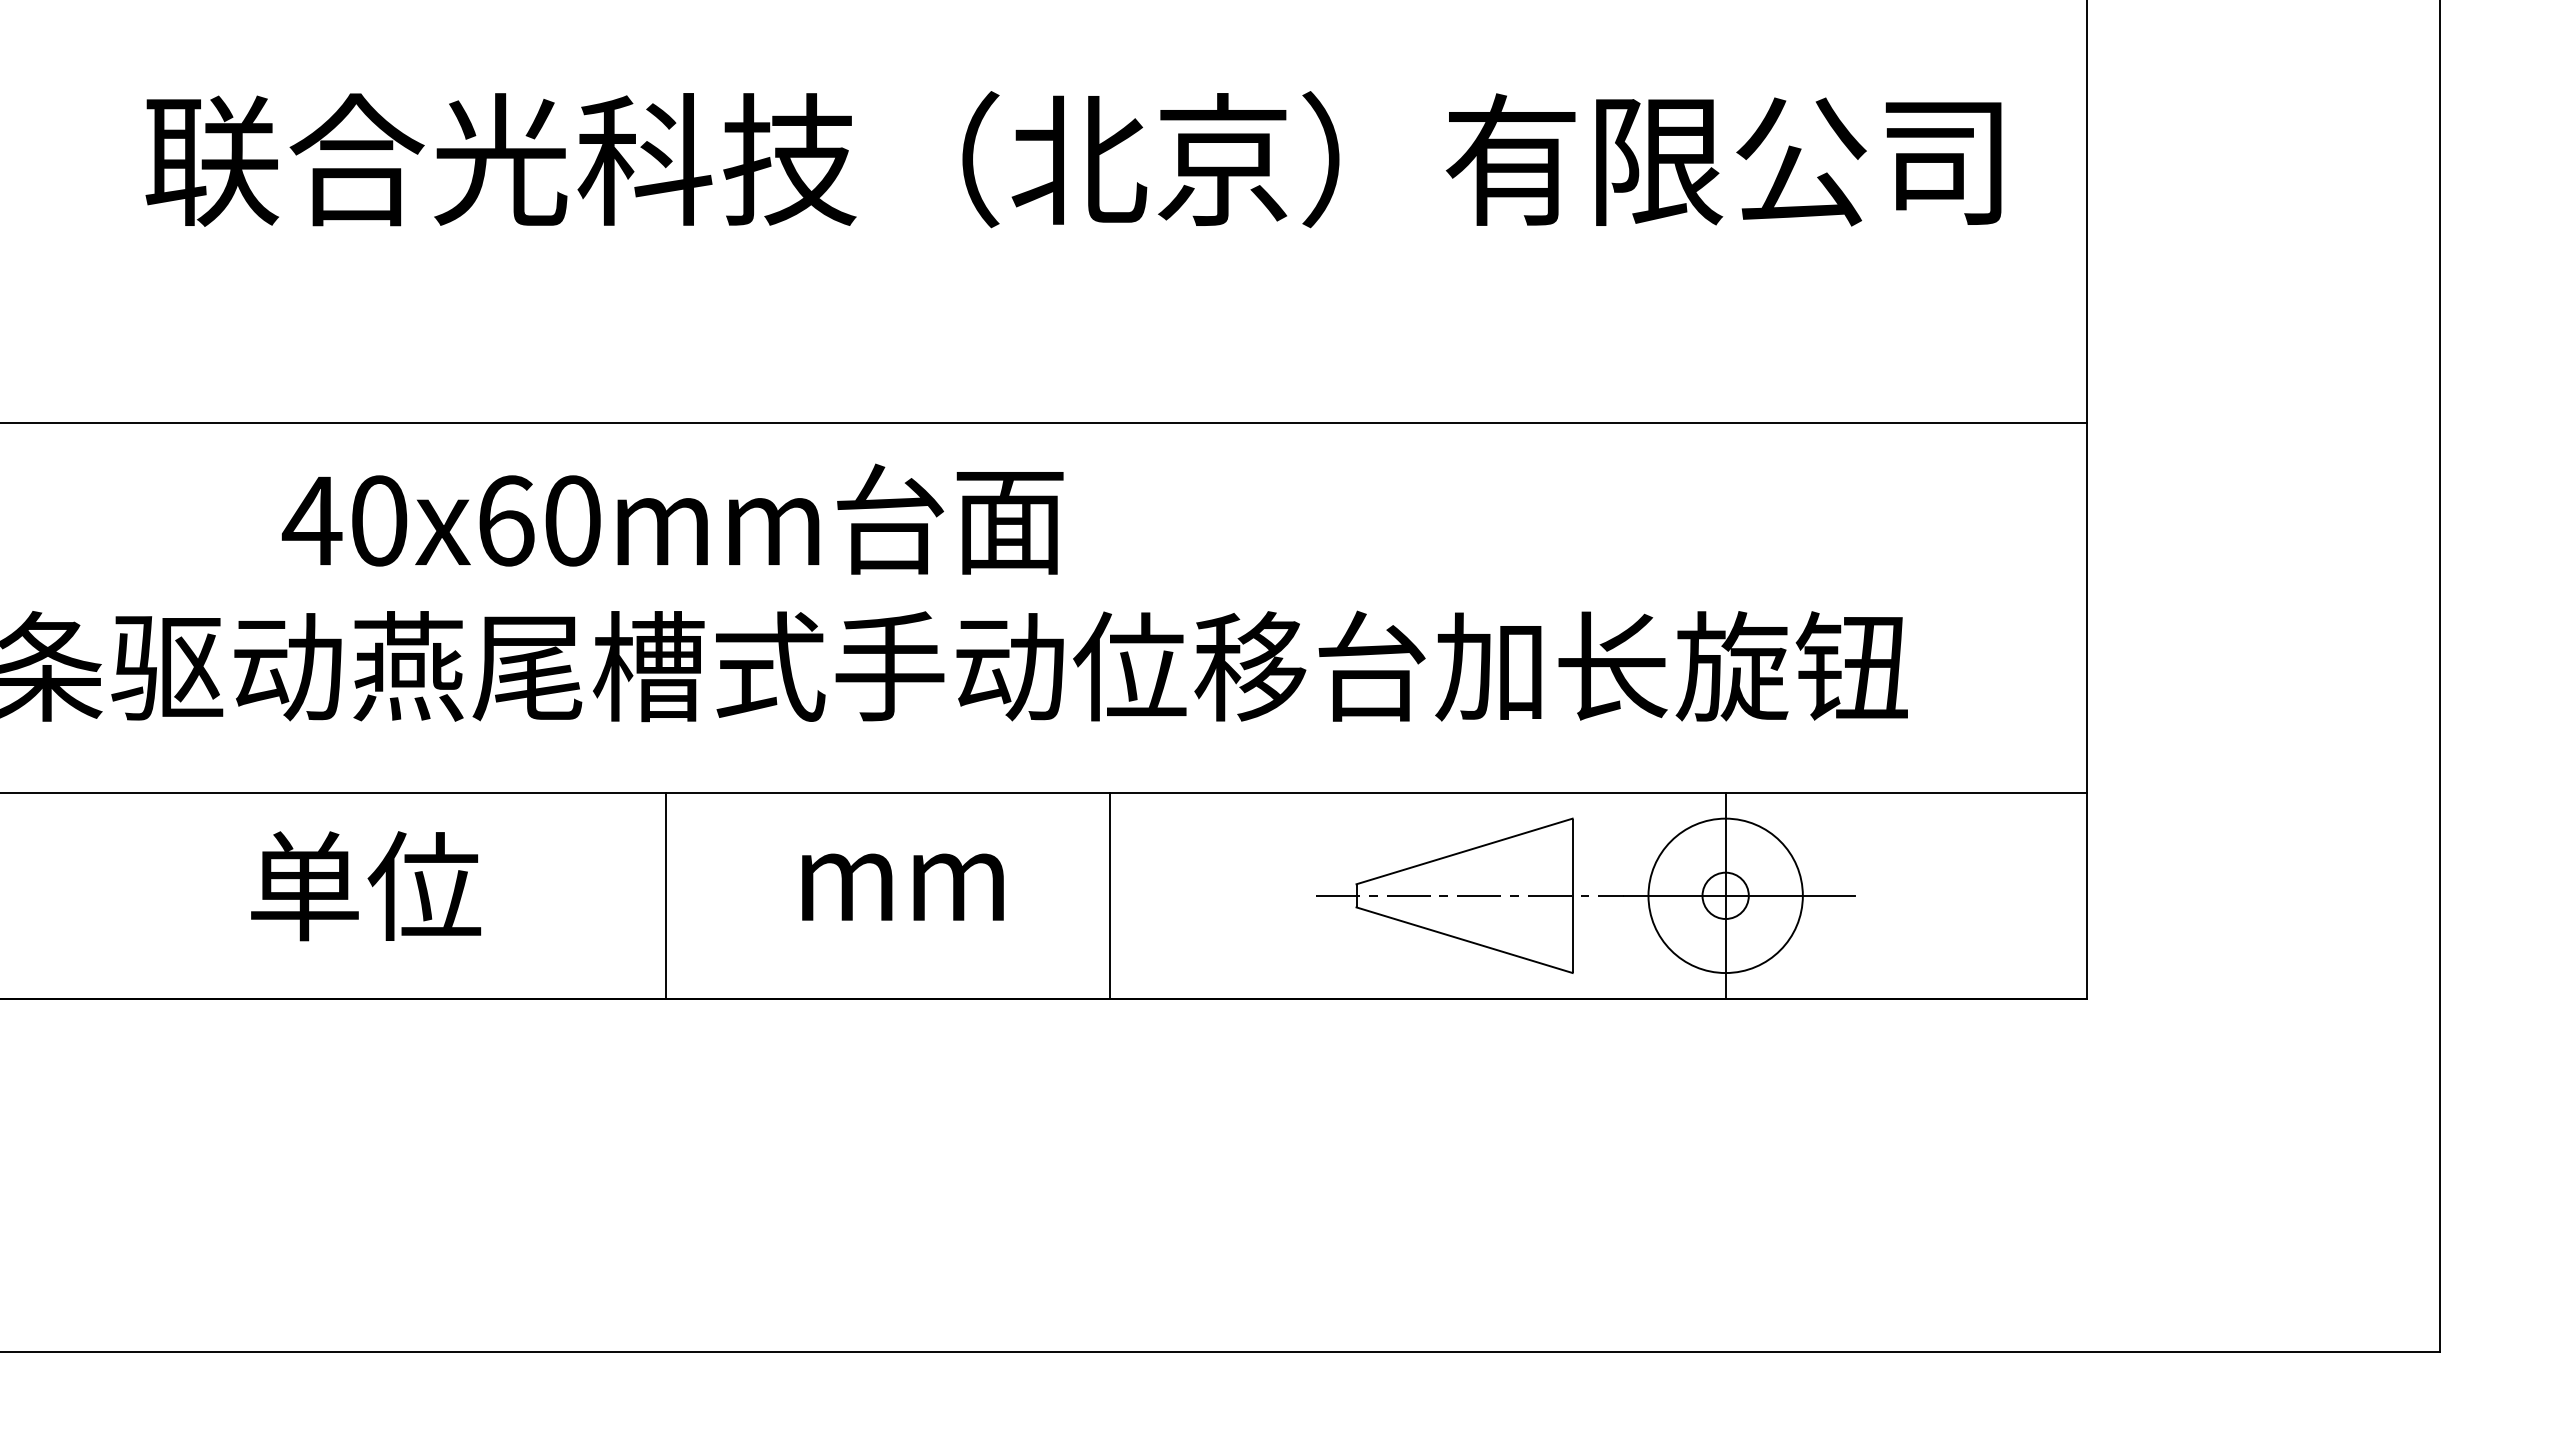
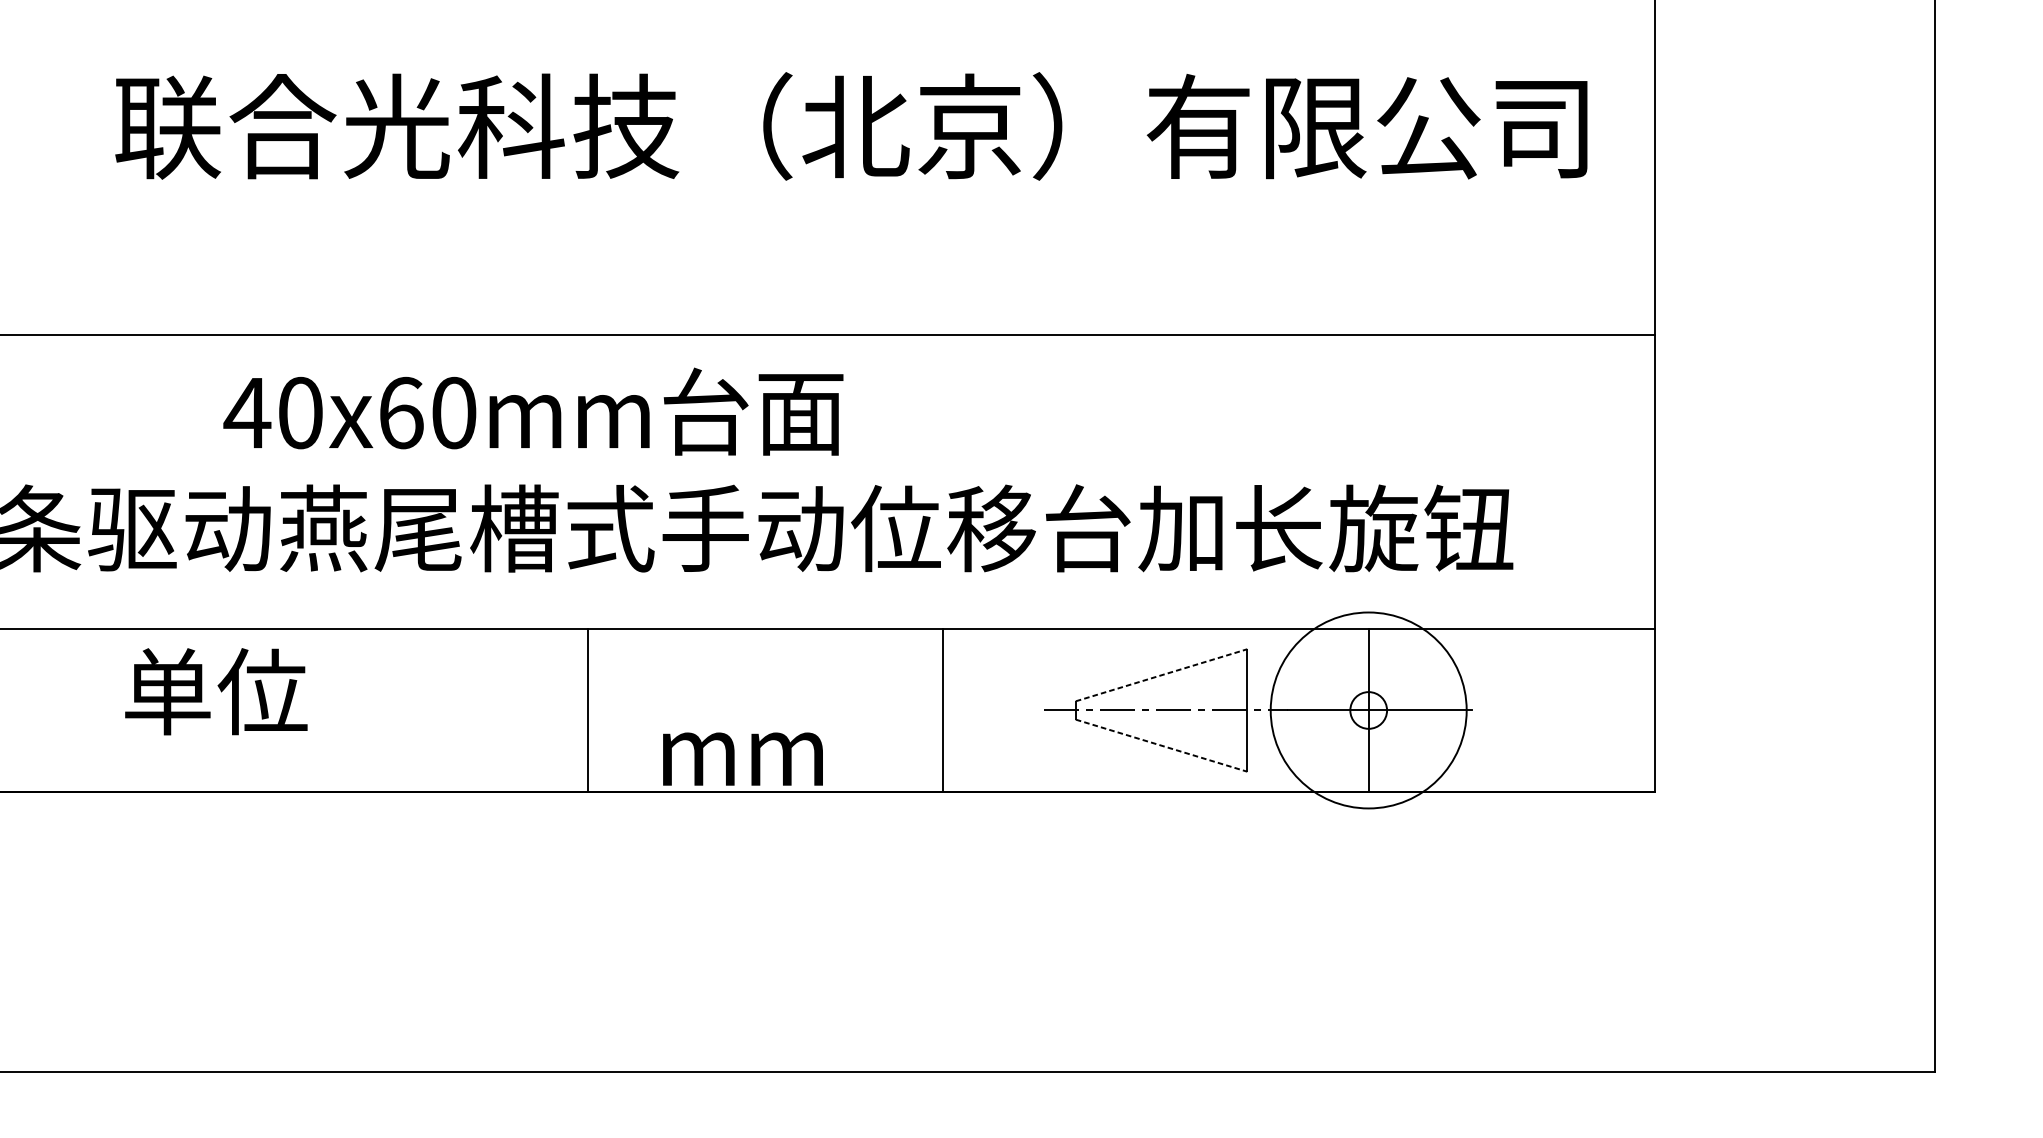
line: (1464, 851) -> (1161, 675), solid -> dashed
text: (366, 886) -> (216, 691), moved
text: (902, 886) -> (742, 758), moved
line: (666, 895) -> (587, 710), moved
line: (1109, 895) -> (942, 710), moved
circle: (1725, 895) -> (1368, 710), size x1.6
line: (1464, 940) -> (1161, 745), solid -> dashed

